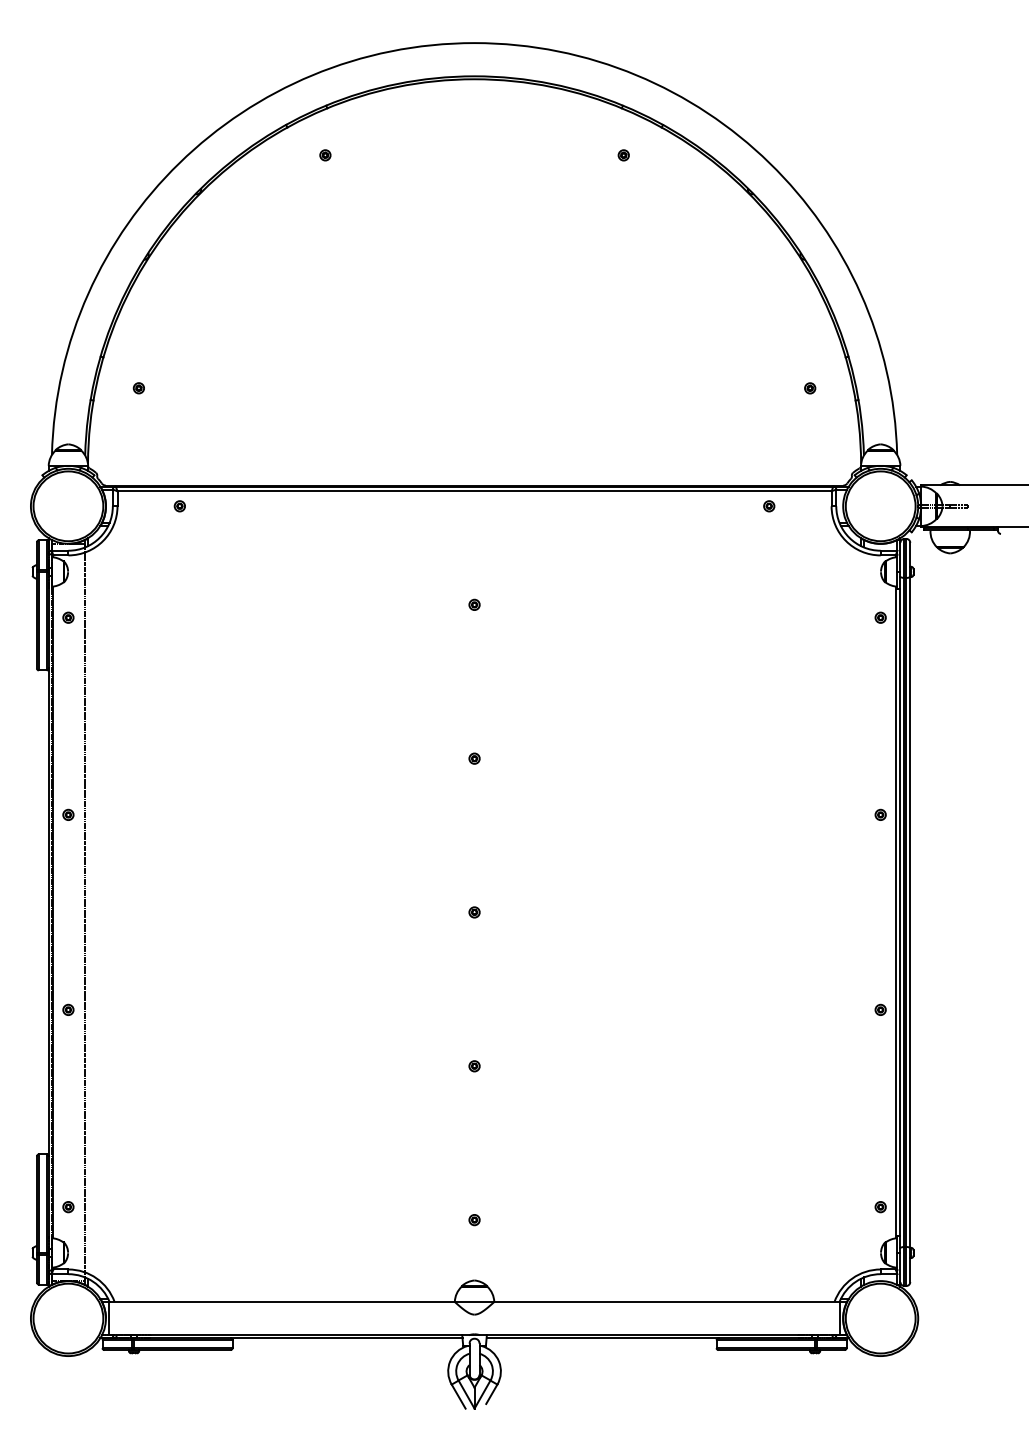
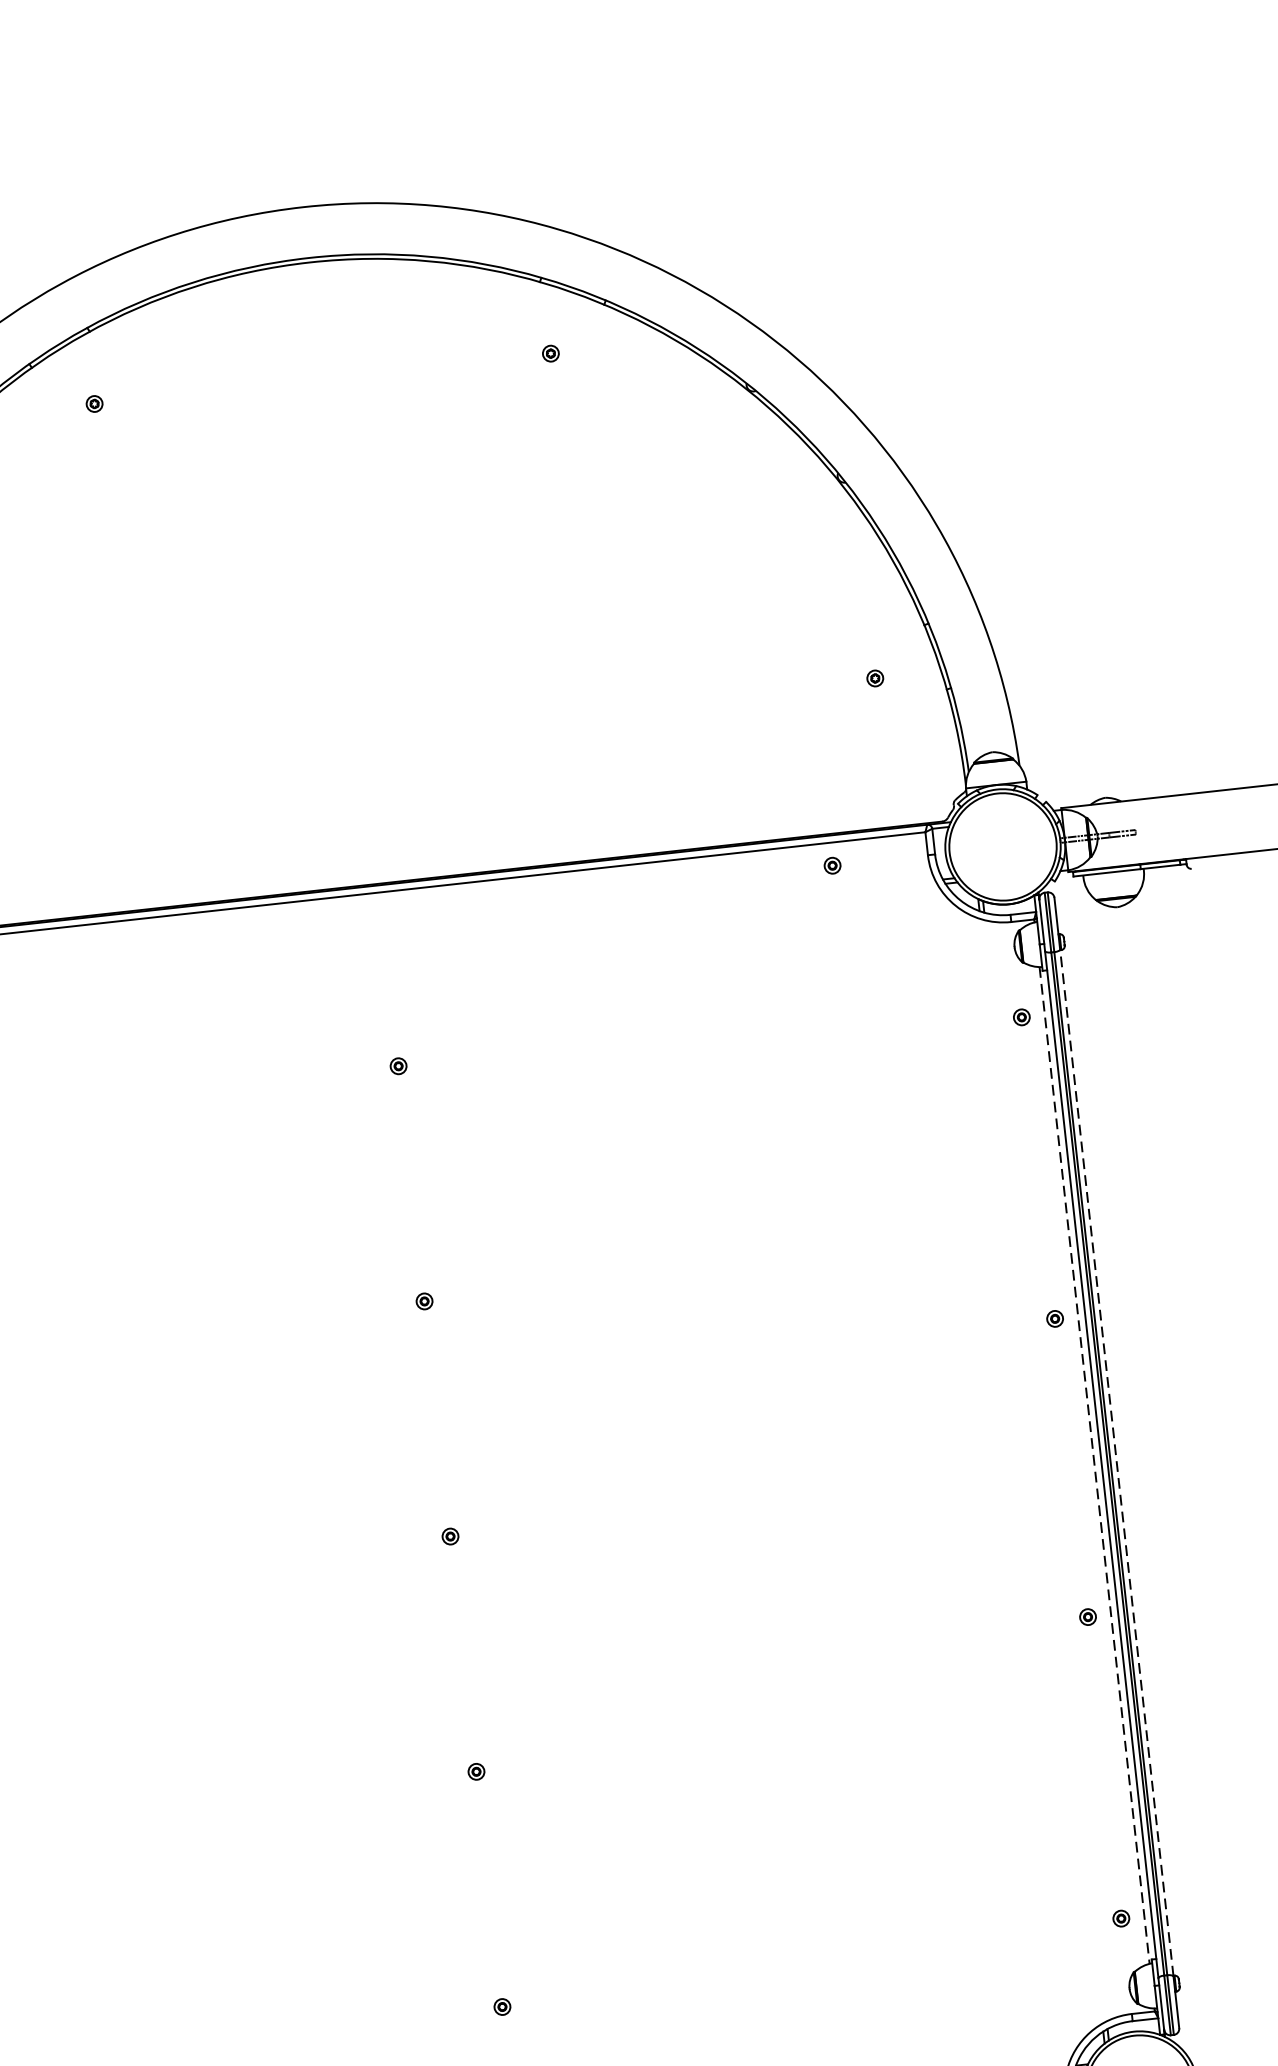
line: (895, 912) -> (1094, 1465), solid -> dashed
line: (910, 912) -> (1117, 1463), solid -> dashed

